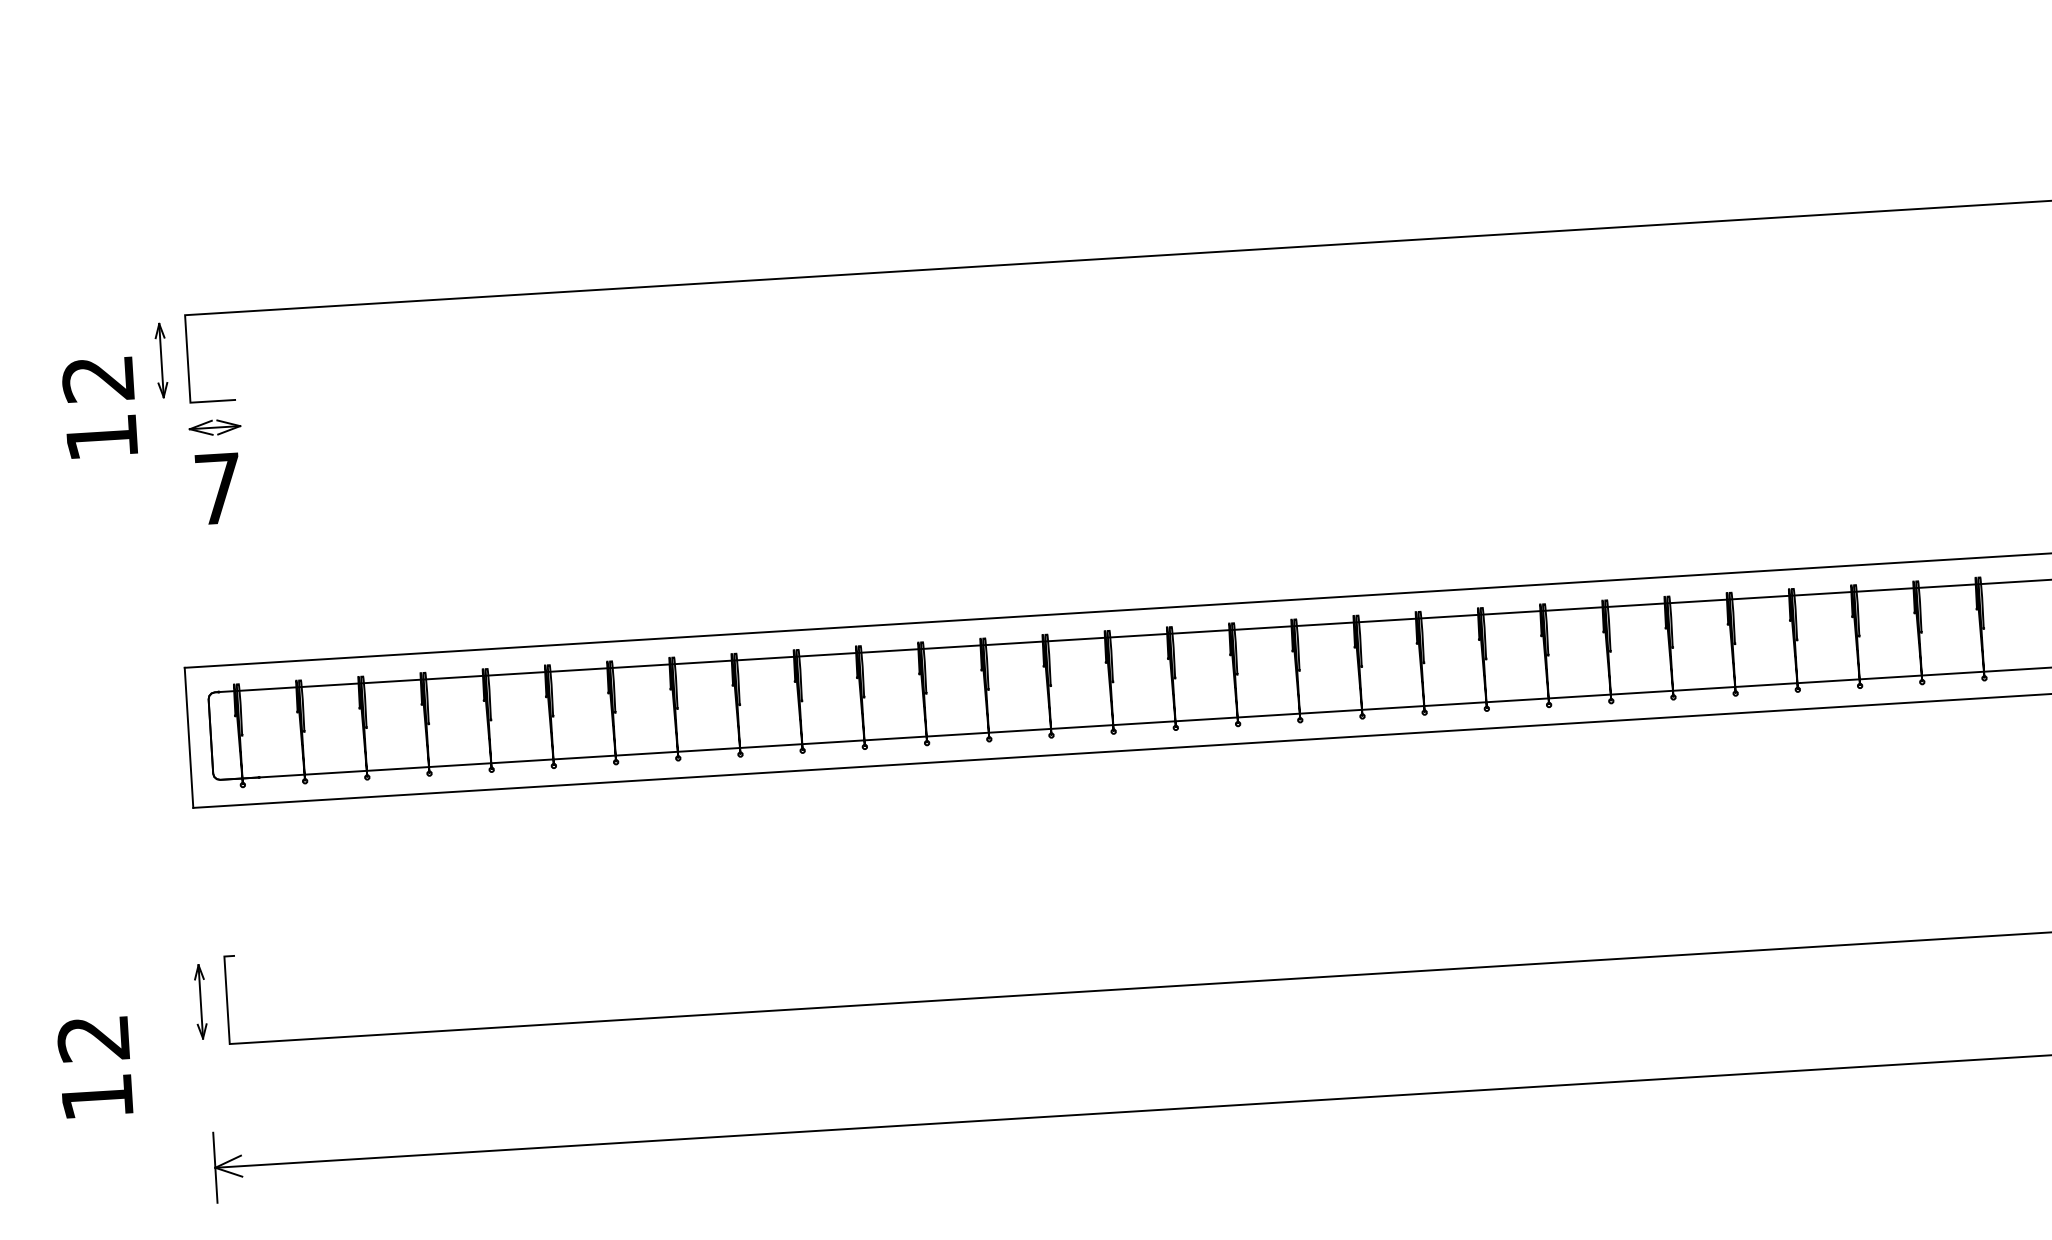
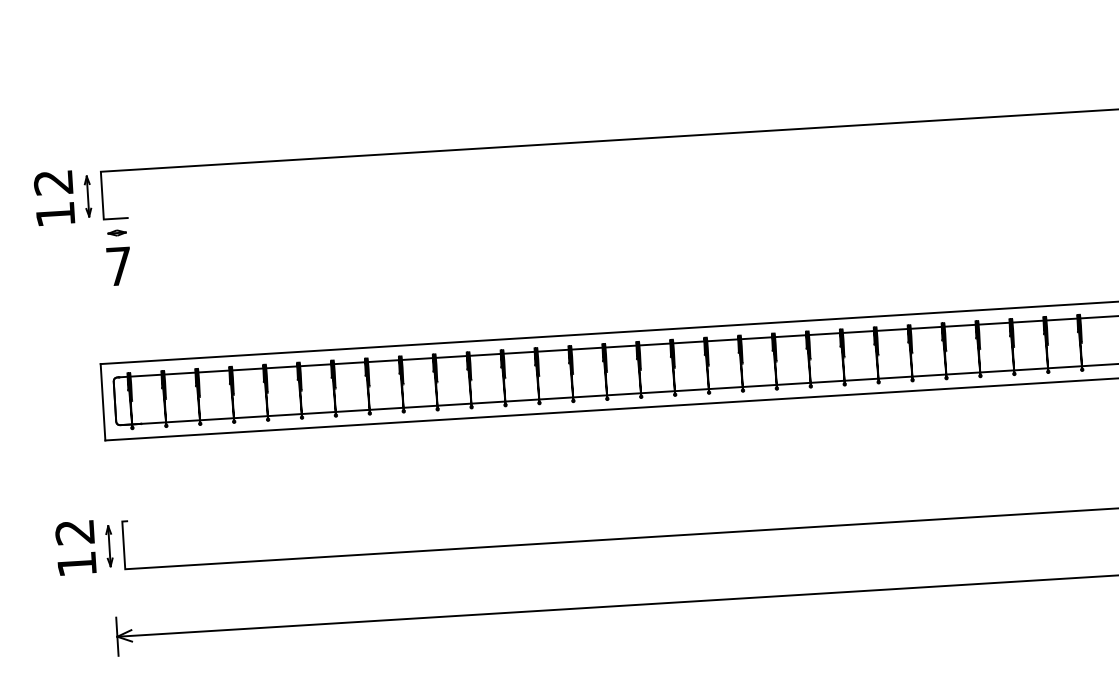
text: (100, 408) -> (54, 198), moved
part: (213, 426) -> (116, 232), size x0.62
text: (94, 1066) -> (75, 547), moved

